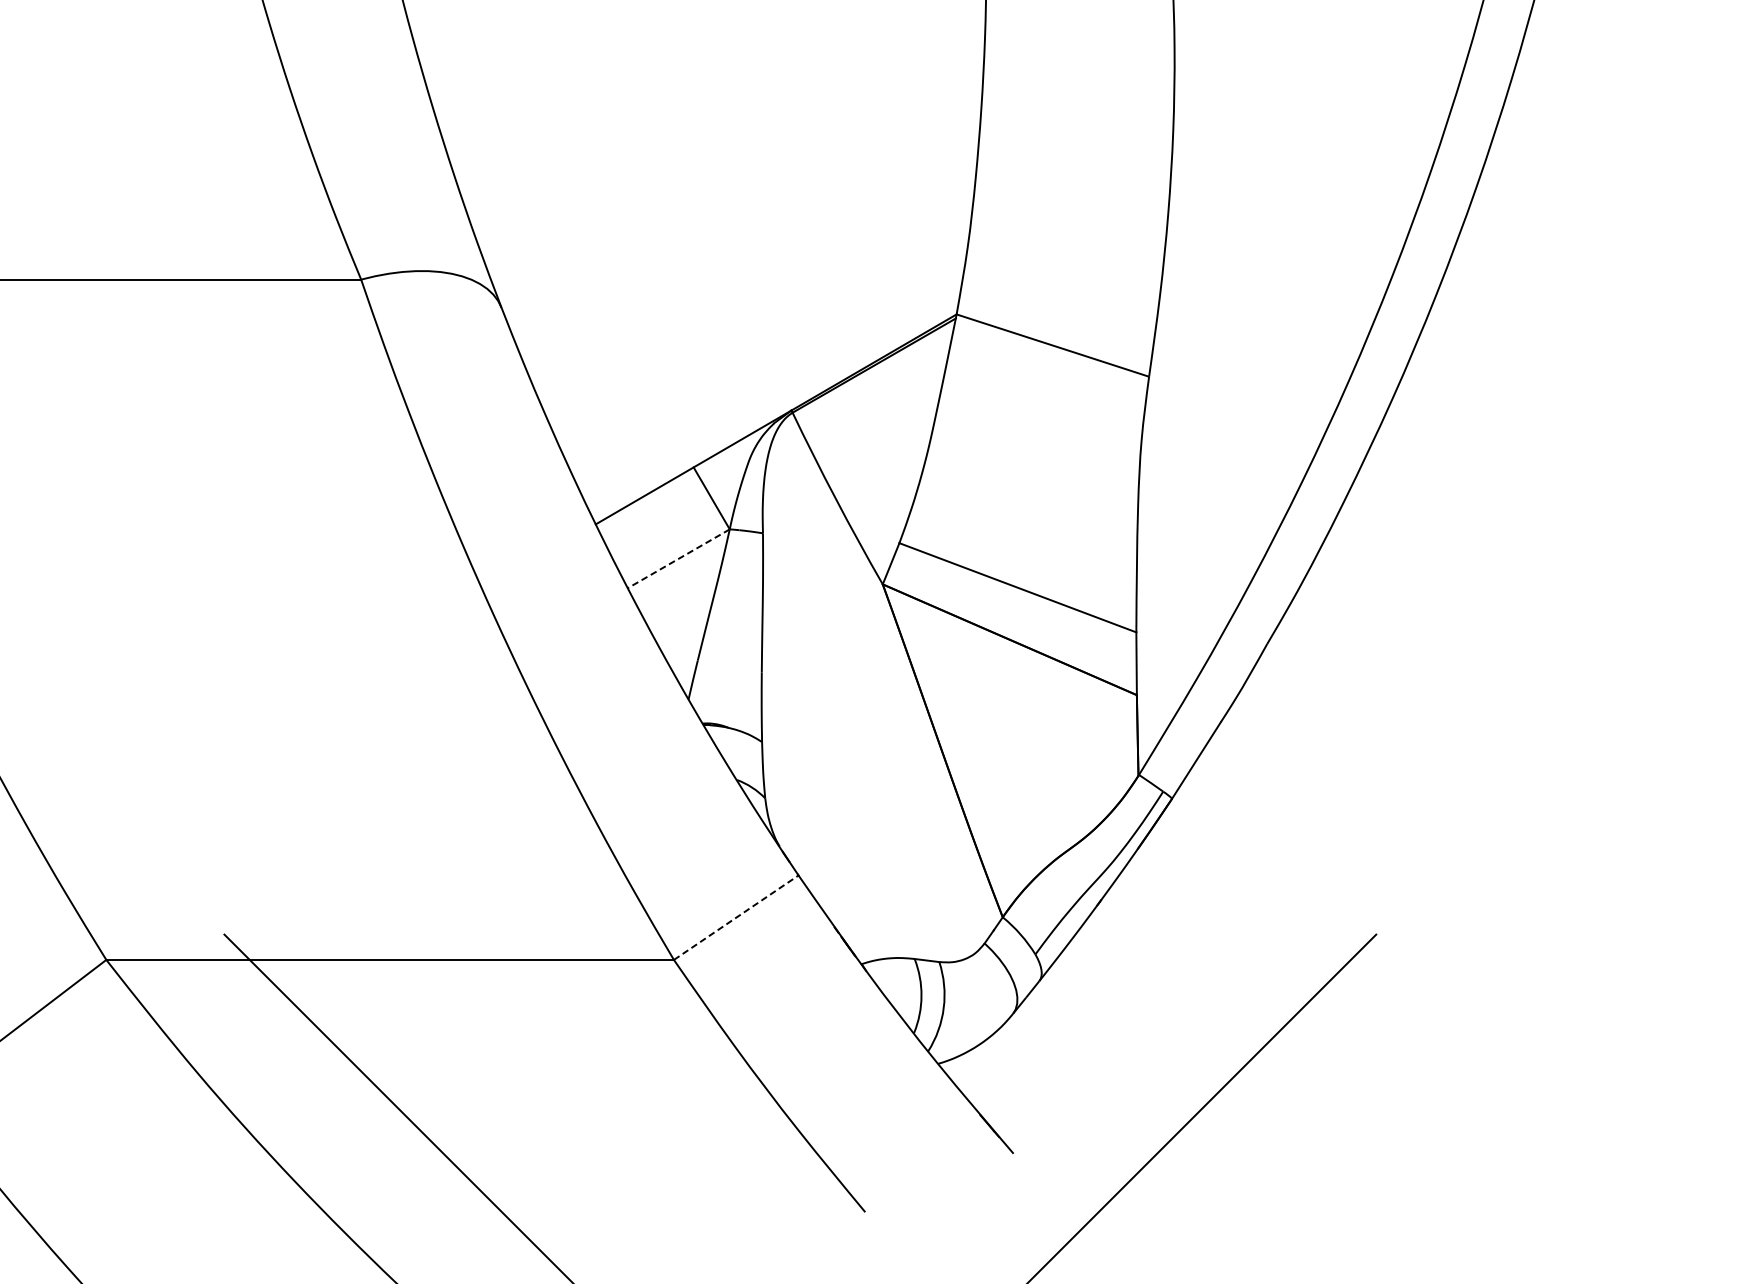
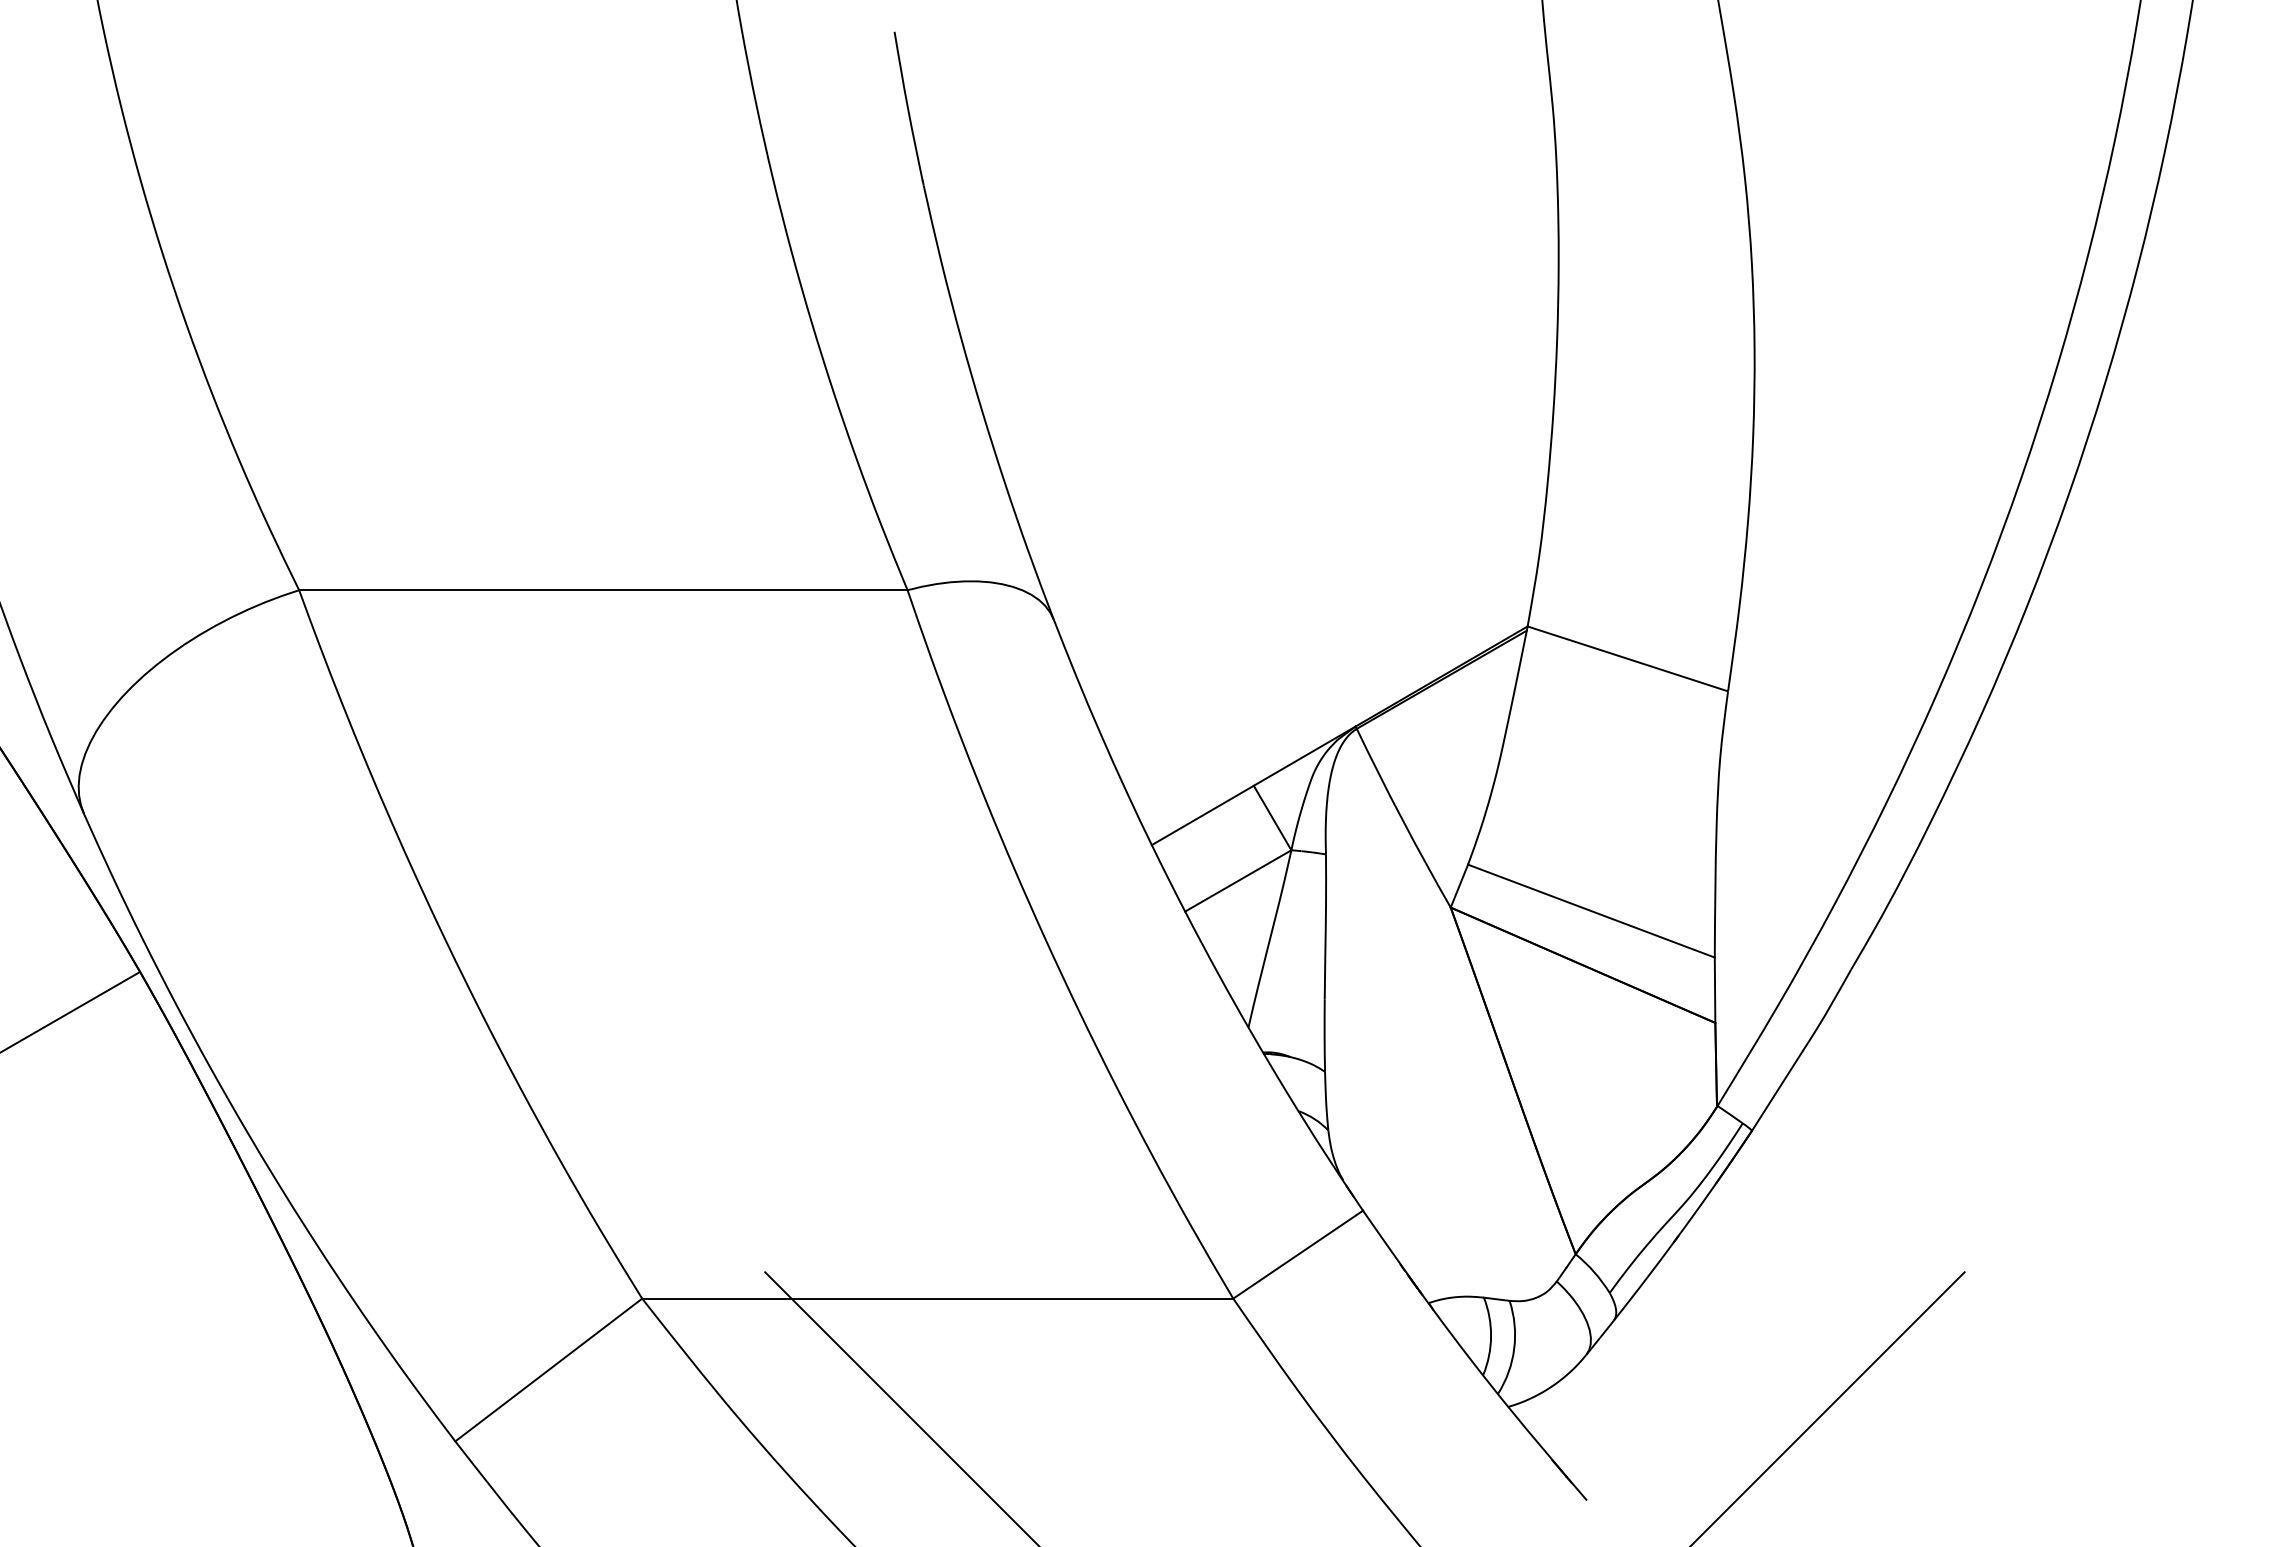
line: (678, 559) -> (1237, 881), dashed -> solid
line: (736, 917) -> (1298, 1254), dashed -> solid

